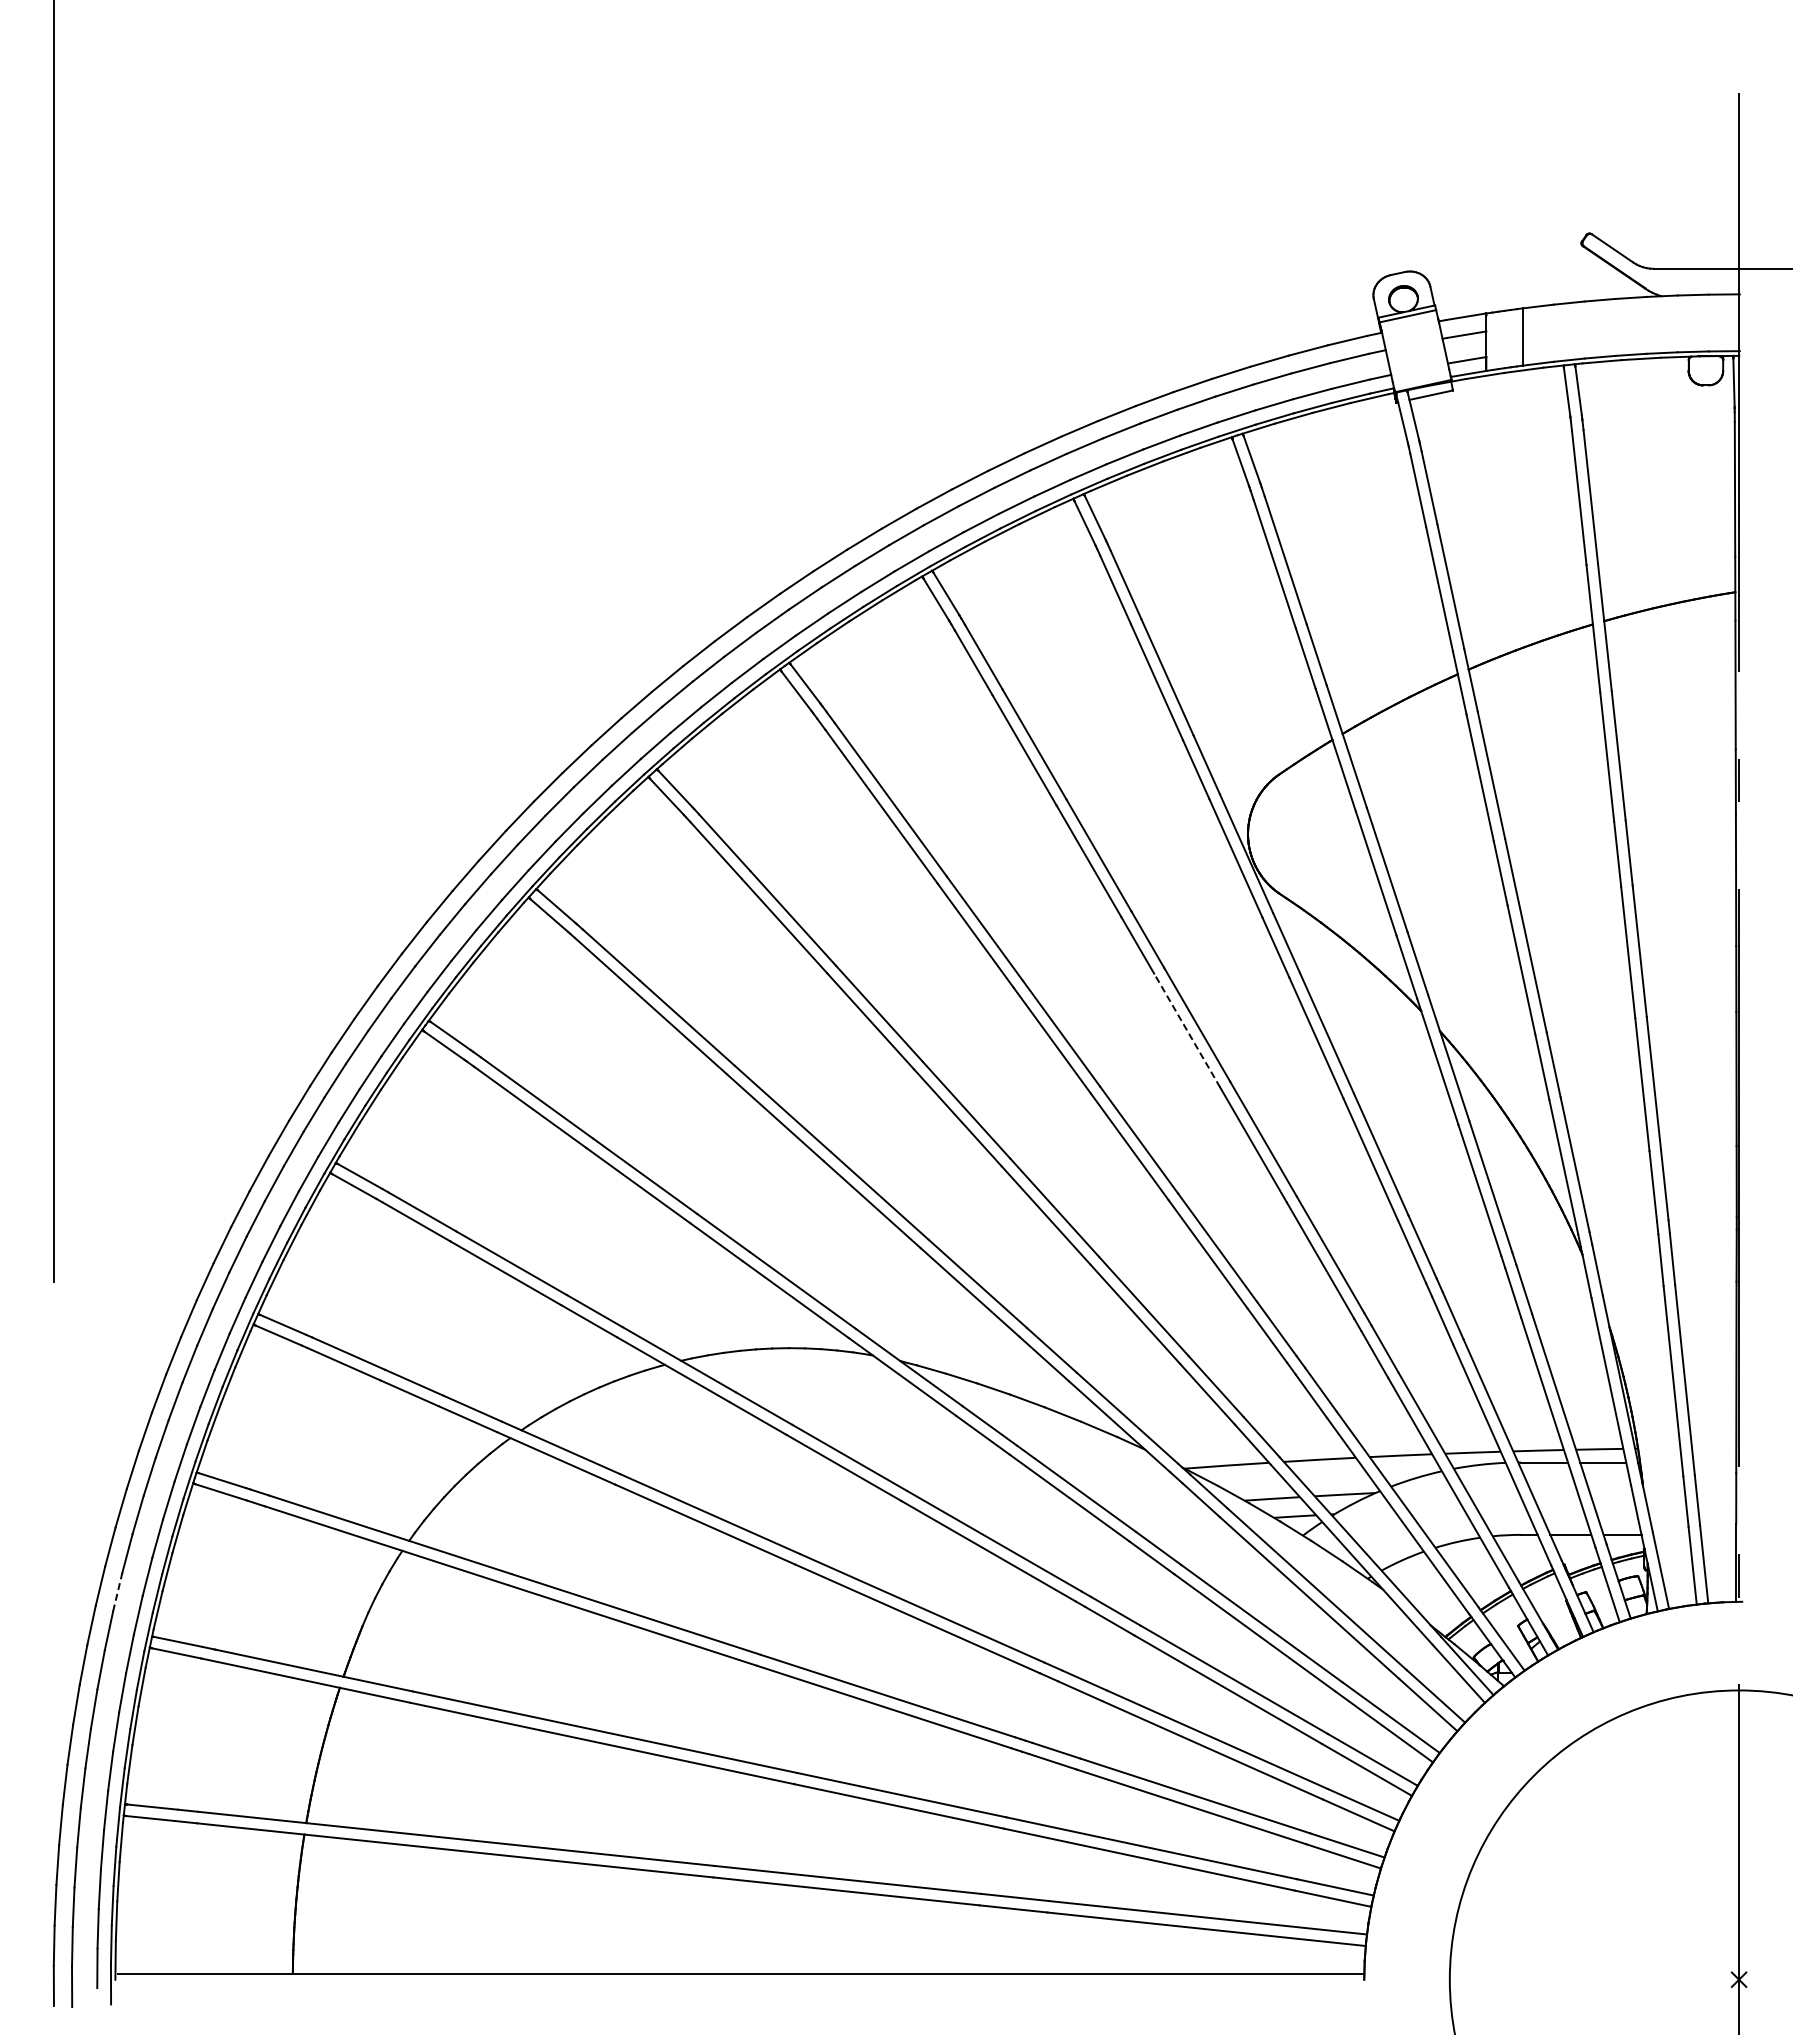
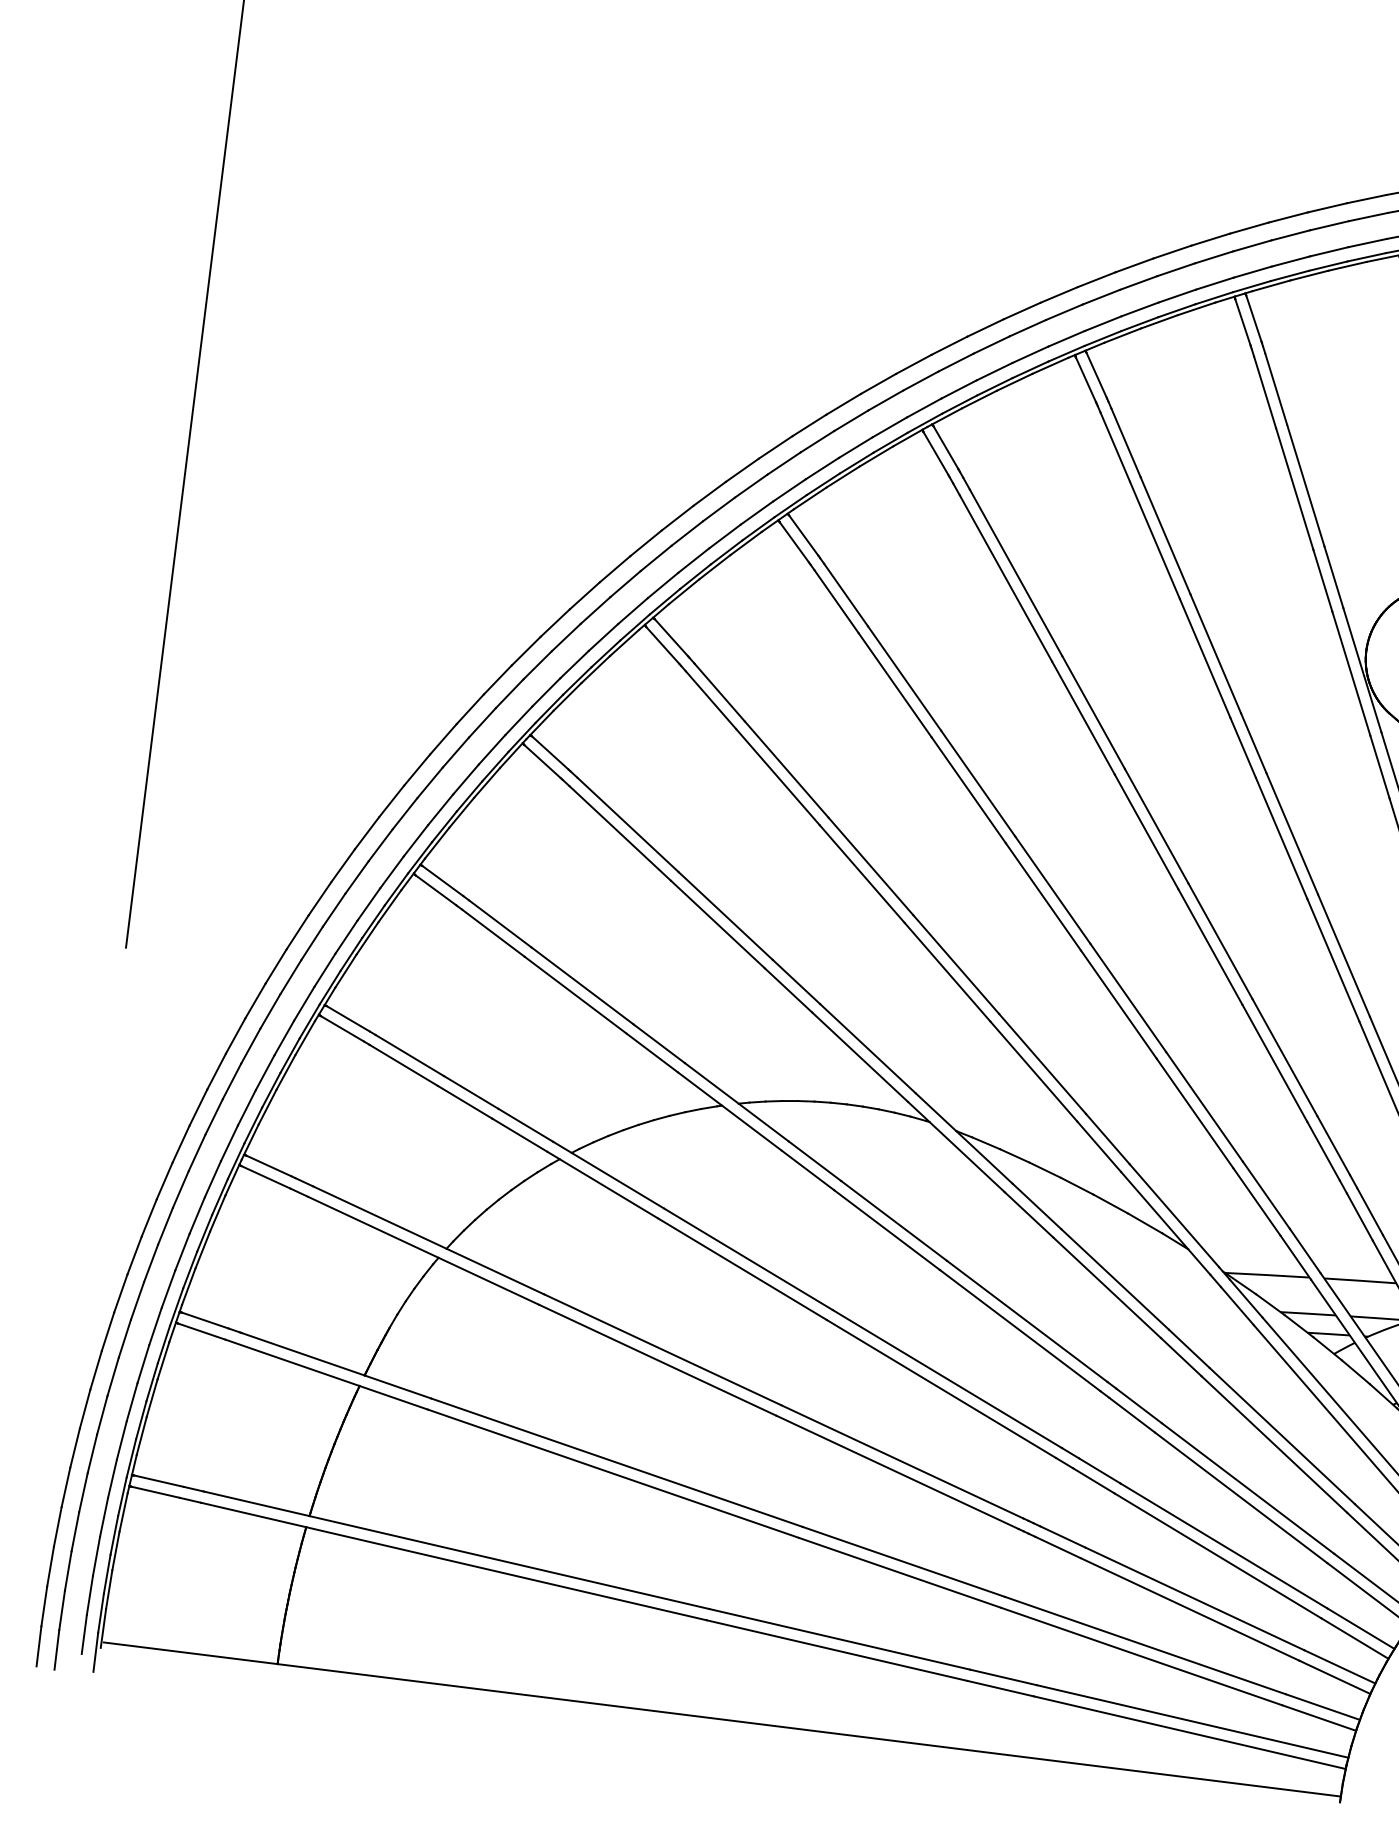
line: (1187, 1030) -> (1281, 838), dashed -> solid
line: (117, 1592) -> (150, 1263), dashed -> solid

